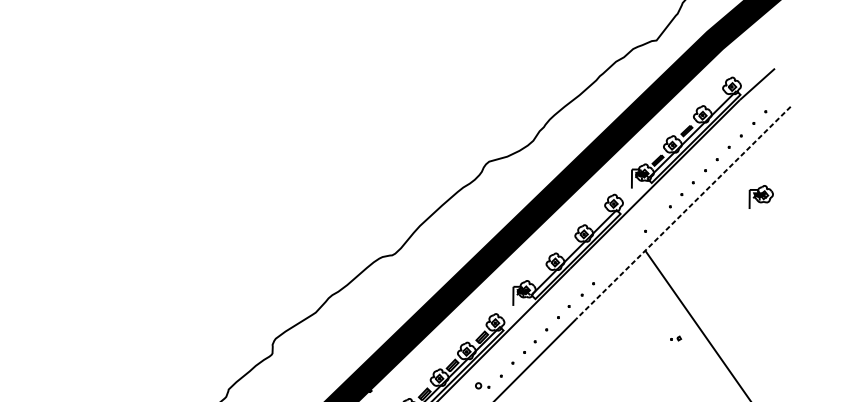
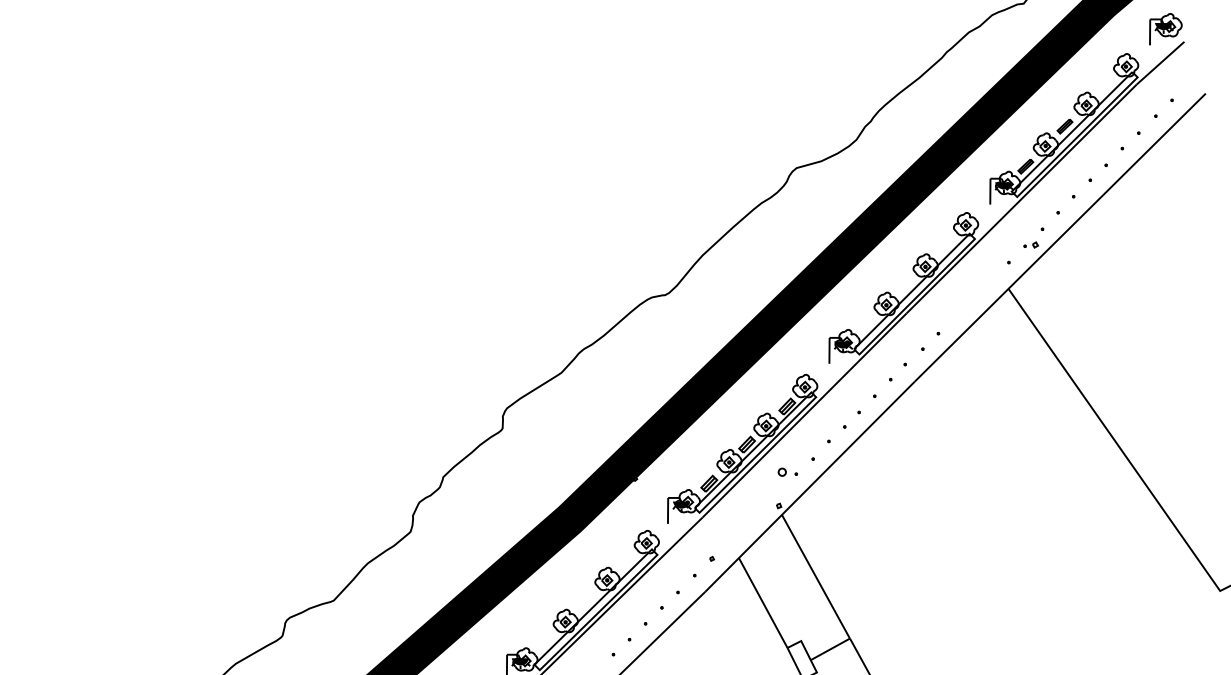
part: (761, 197) -> (1165, 29), moved
line: (683, 212) -> (1060, 237), dashed -> solid
part: (675, 338) -> (1030, 244), moved

